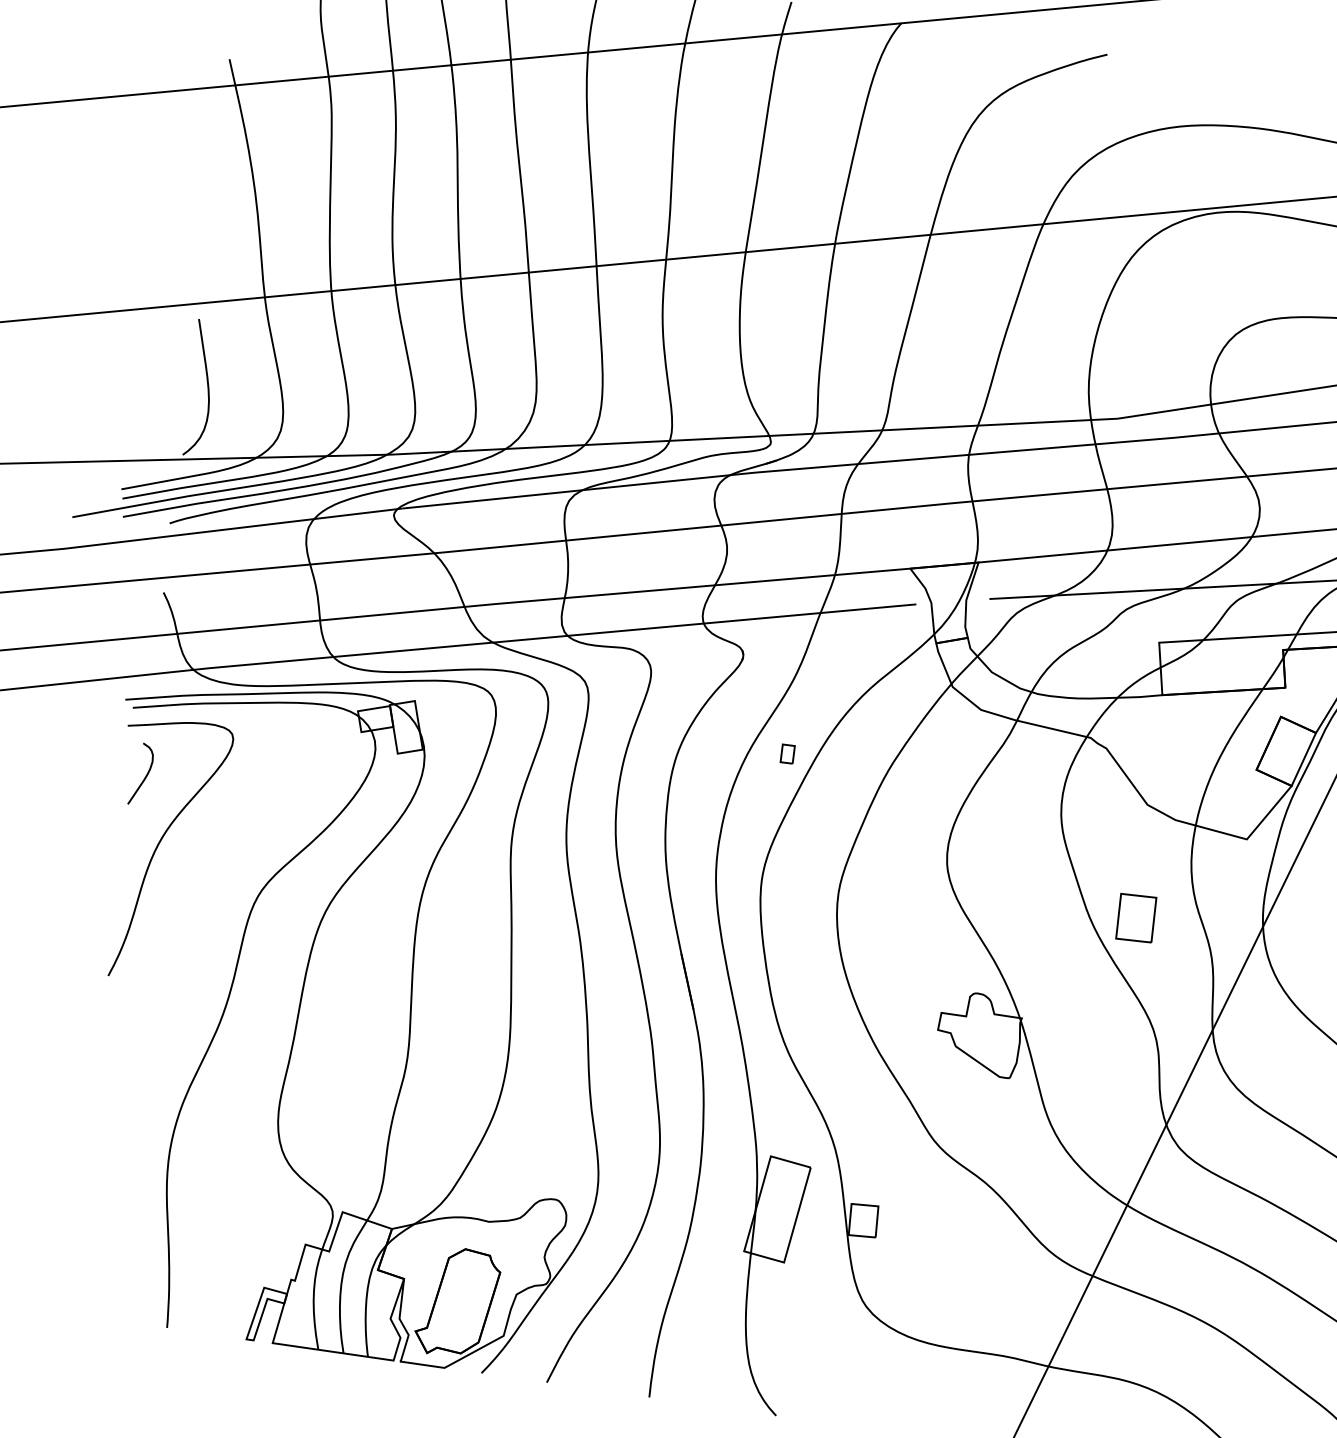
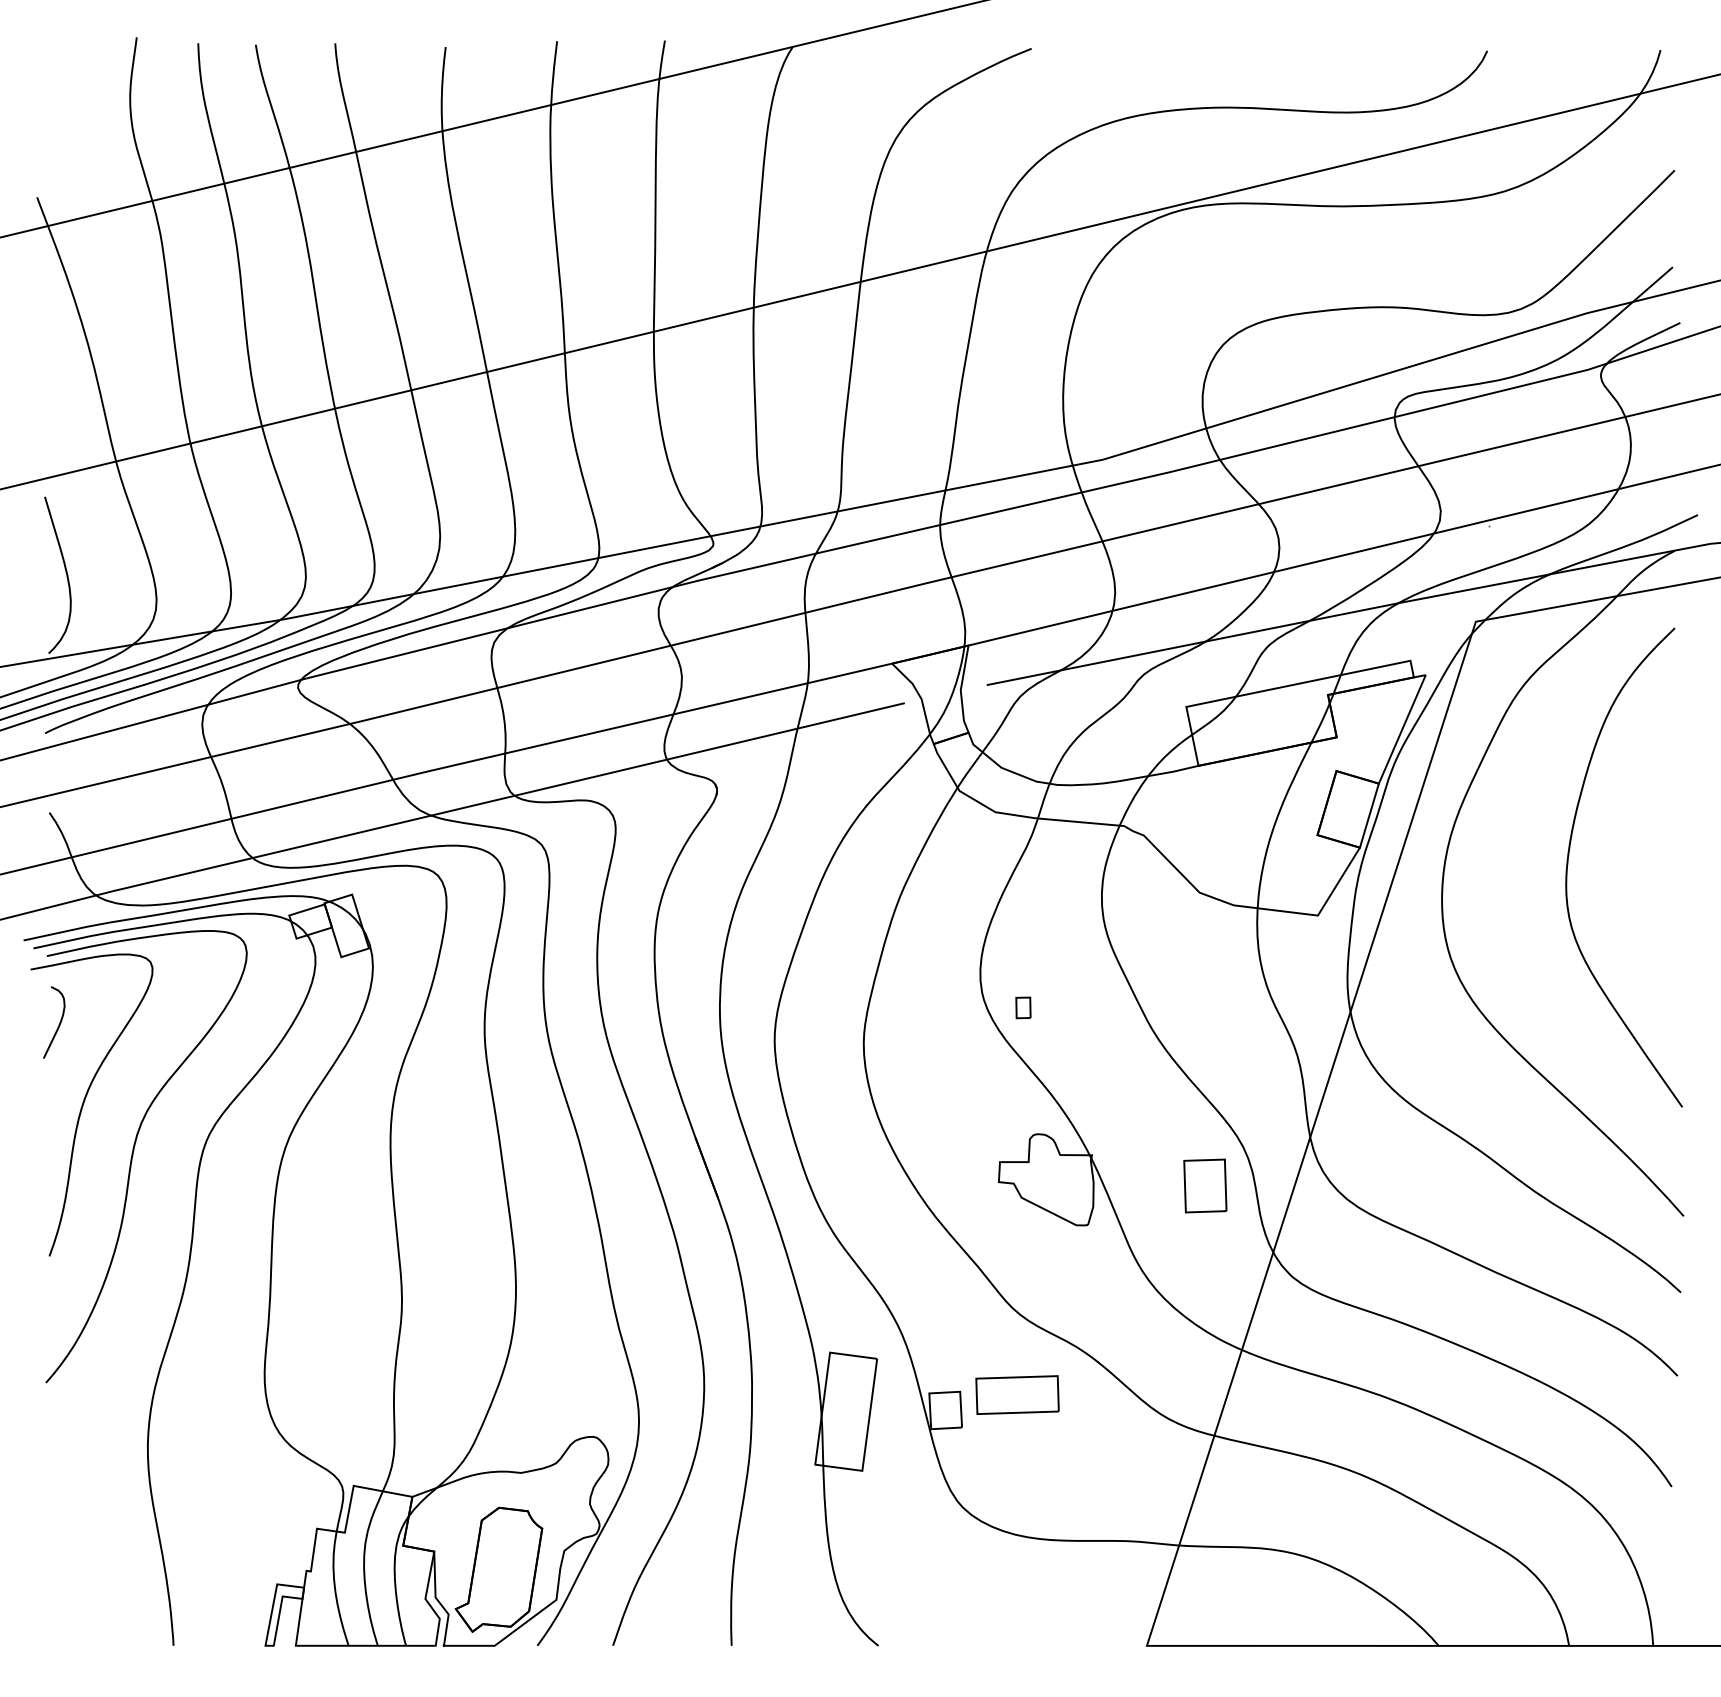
part: (787, 753) -> (1023, 1007), moved
curve: (193, 899) -> (133, 1155), added
part: (1136, 917) -> (1205, 1185), moved
part: (927, 1215) -> (1017, 1394), added

